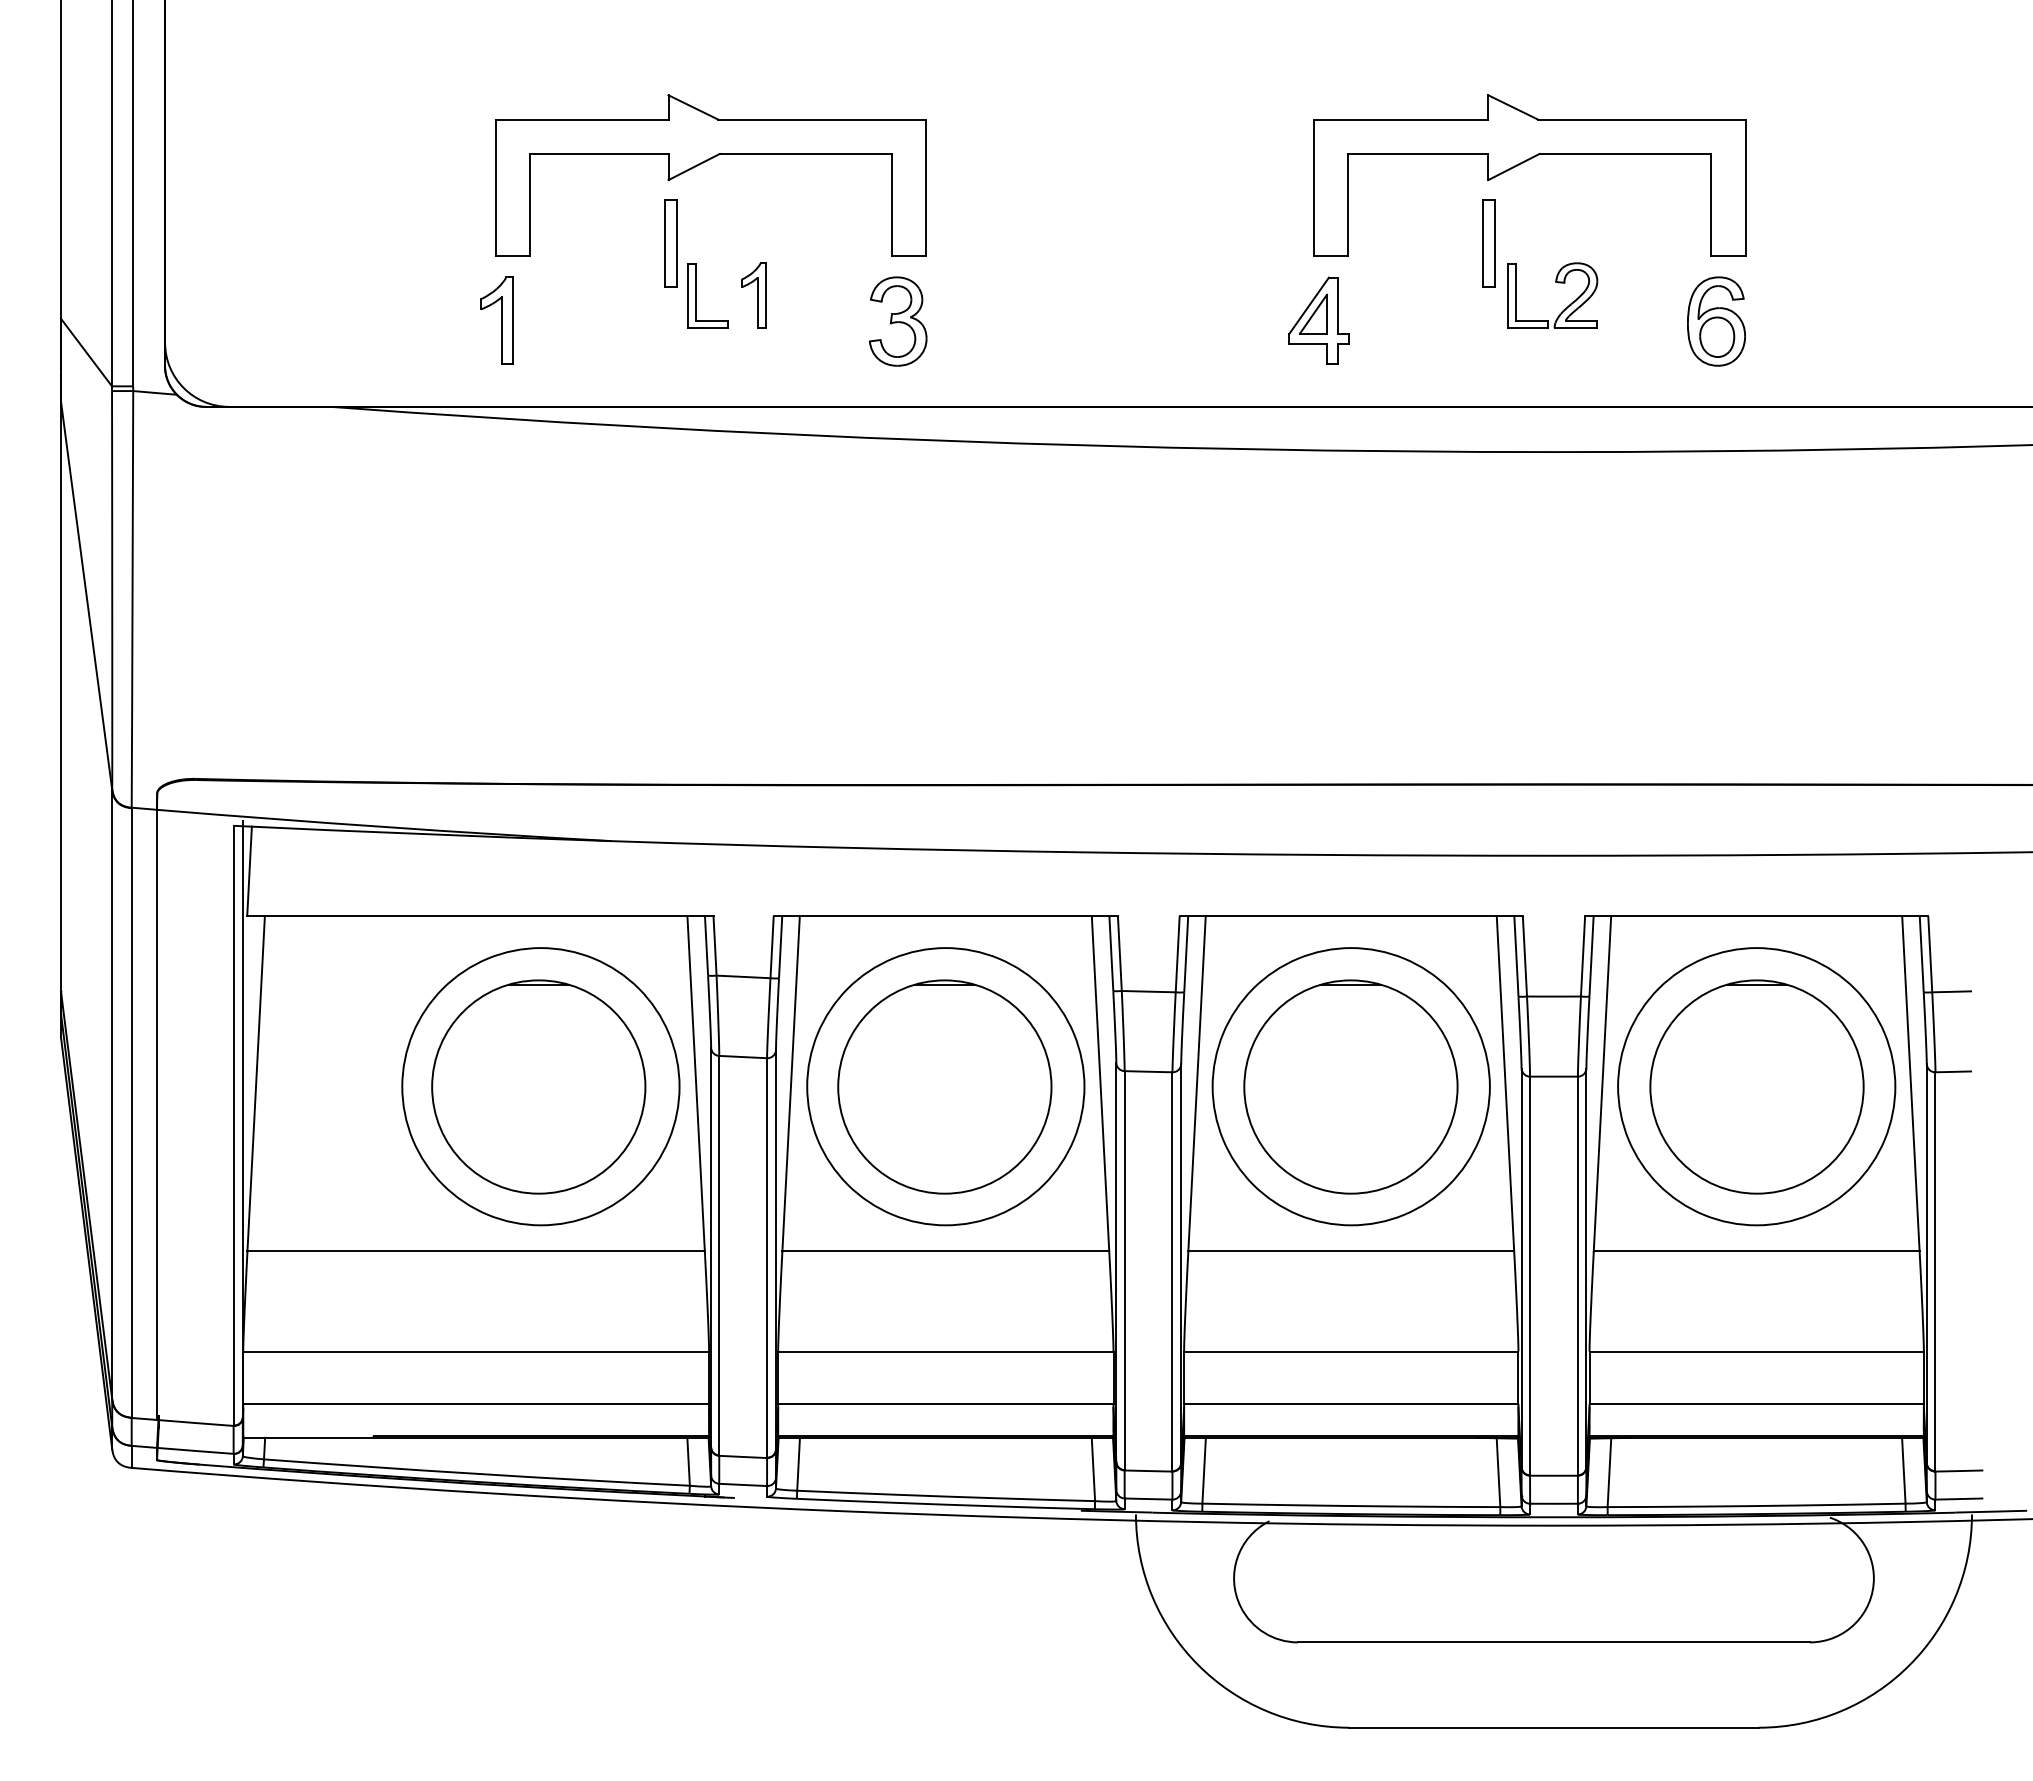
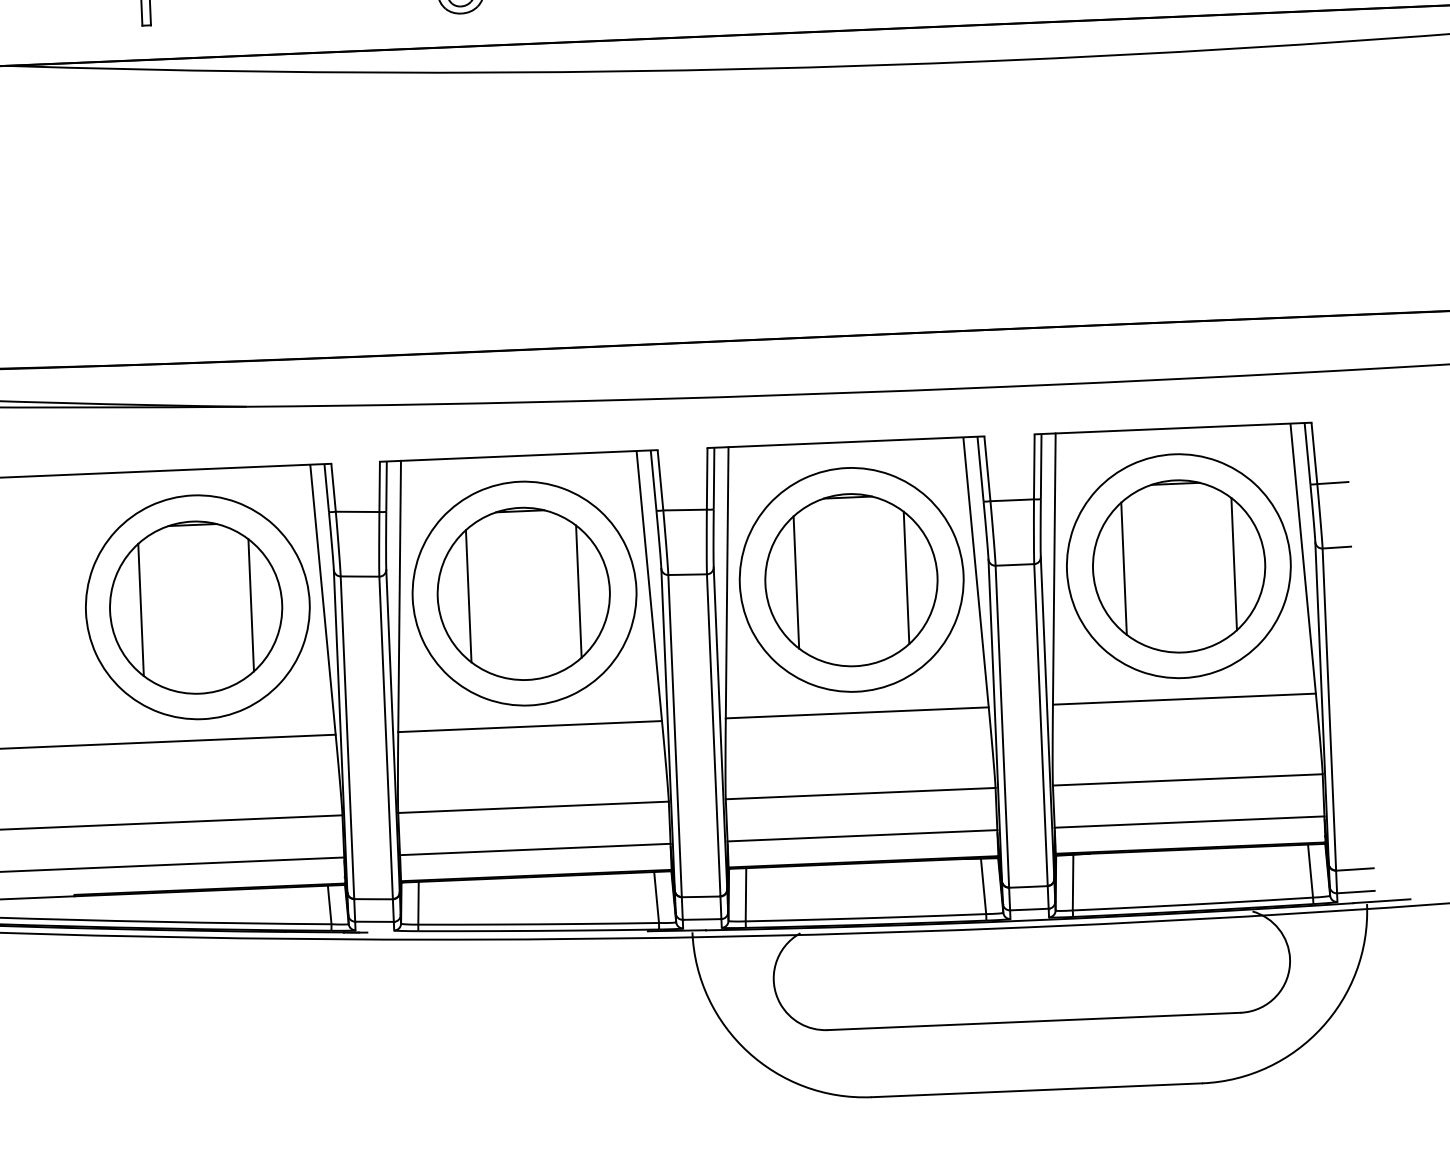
line: (470, 1086) -> (141, 609), added
line: (607, 1086) -> (251, 604), added
line: (876, 1086) -> (468, 595), added
line: (1013, 1086) -> (579, 591), added
line: (1282, 1086) -> (796, 582), added
line: (1419, 1086) -> (906, 577), added
line: (1688, 1086) -> (1123, 568), added
line: (1825, 1086) -> (1234, 563), added

